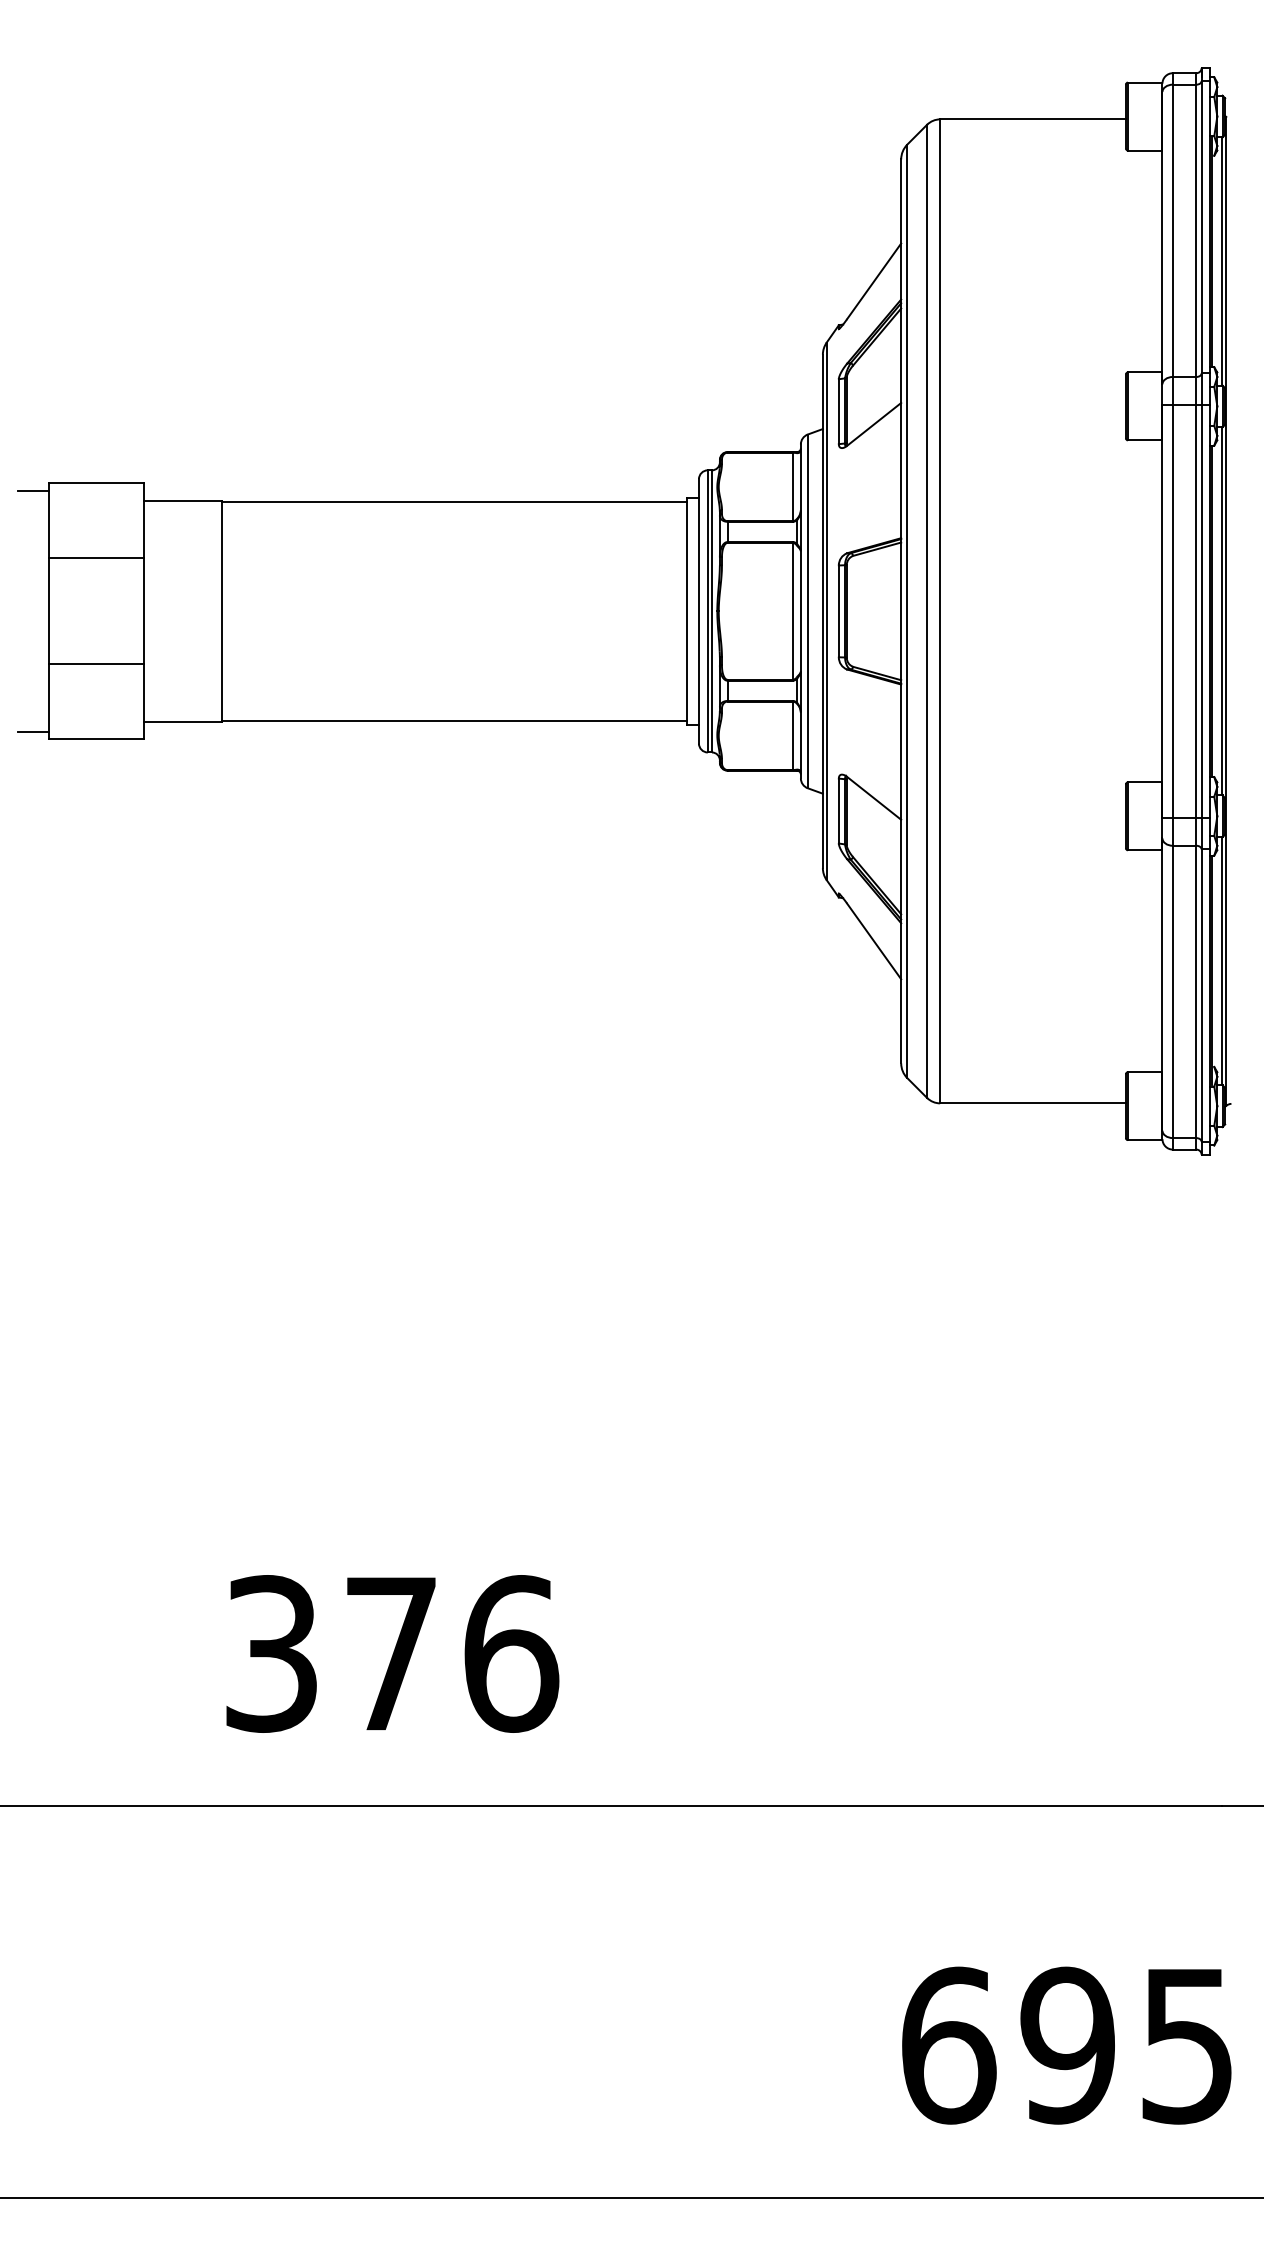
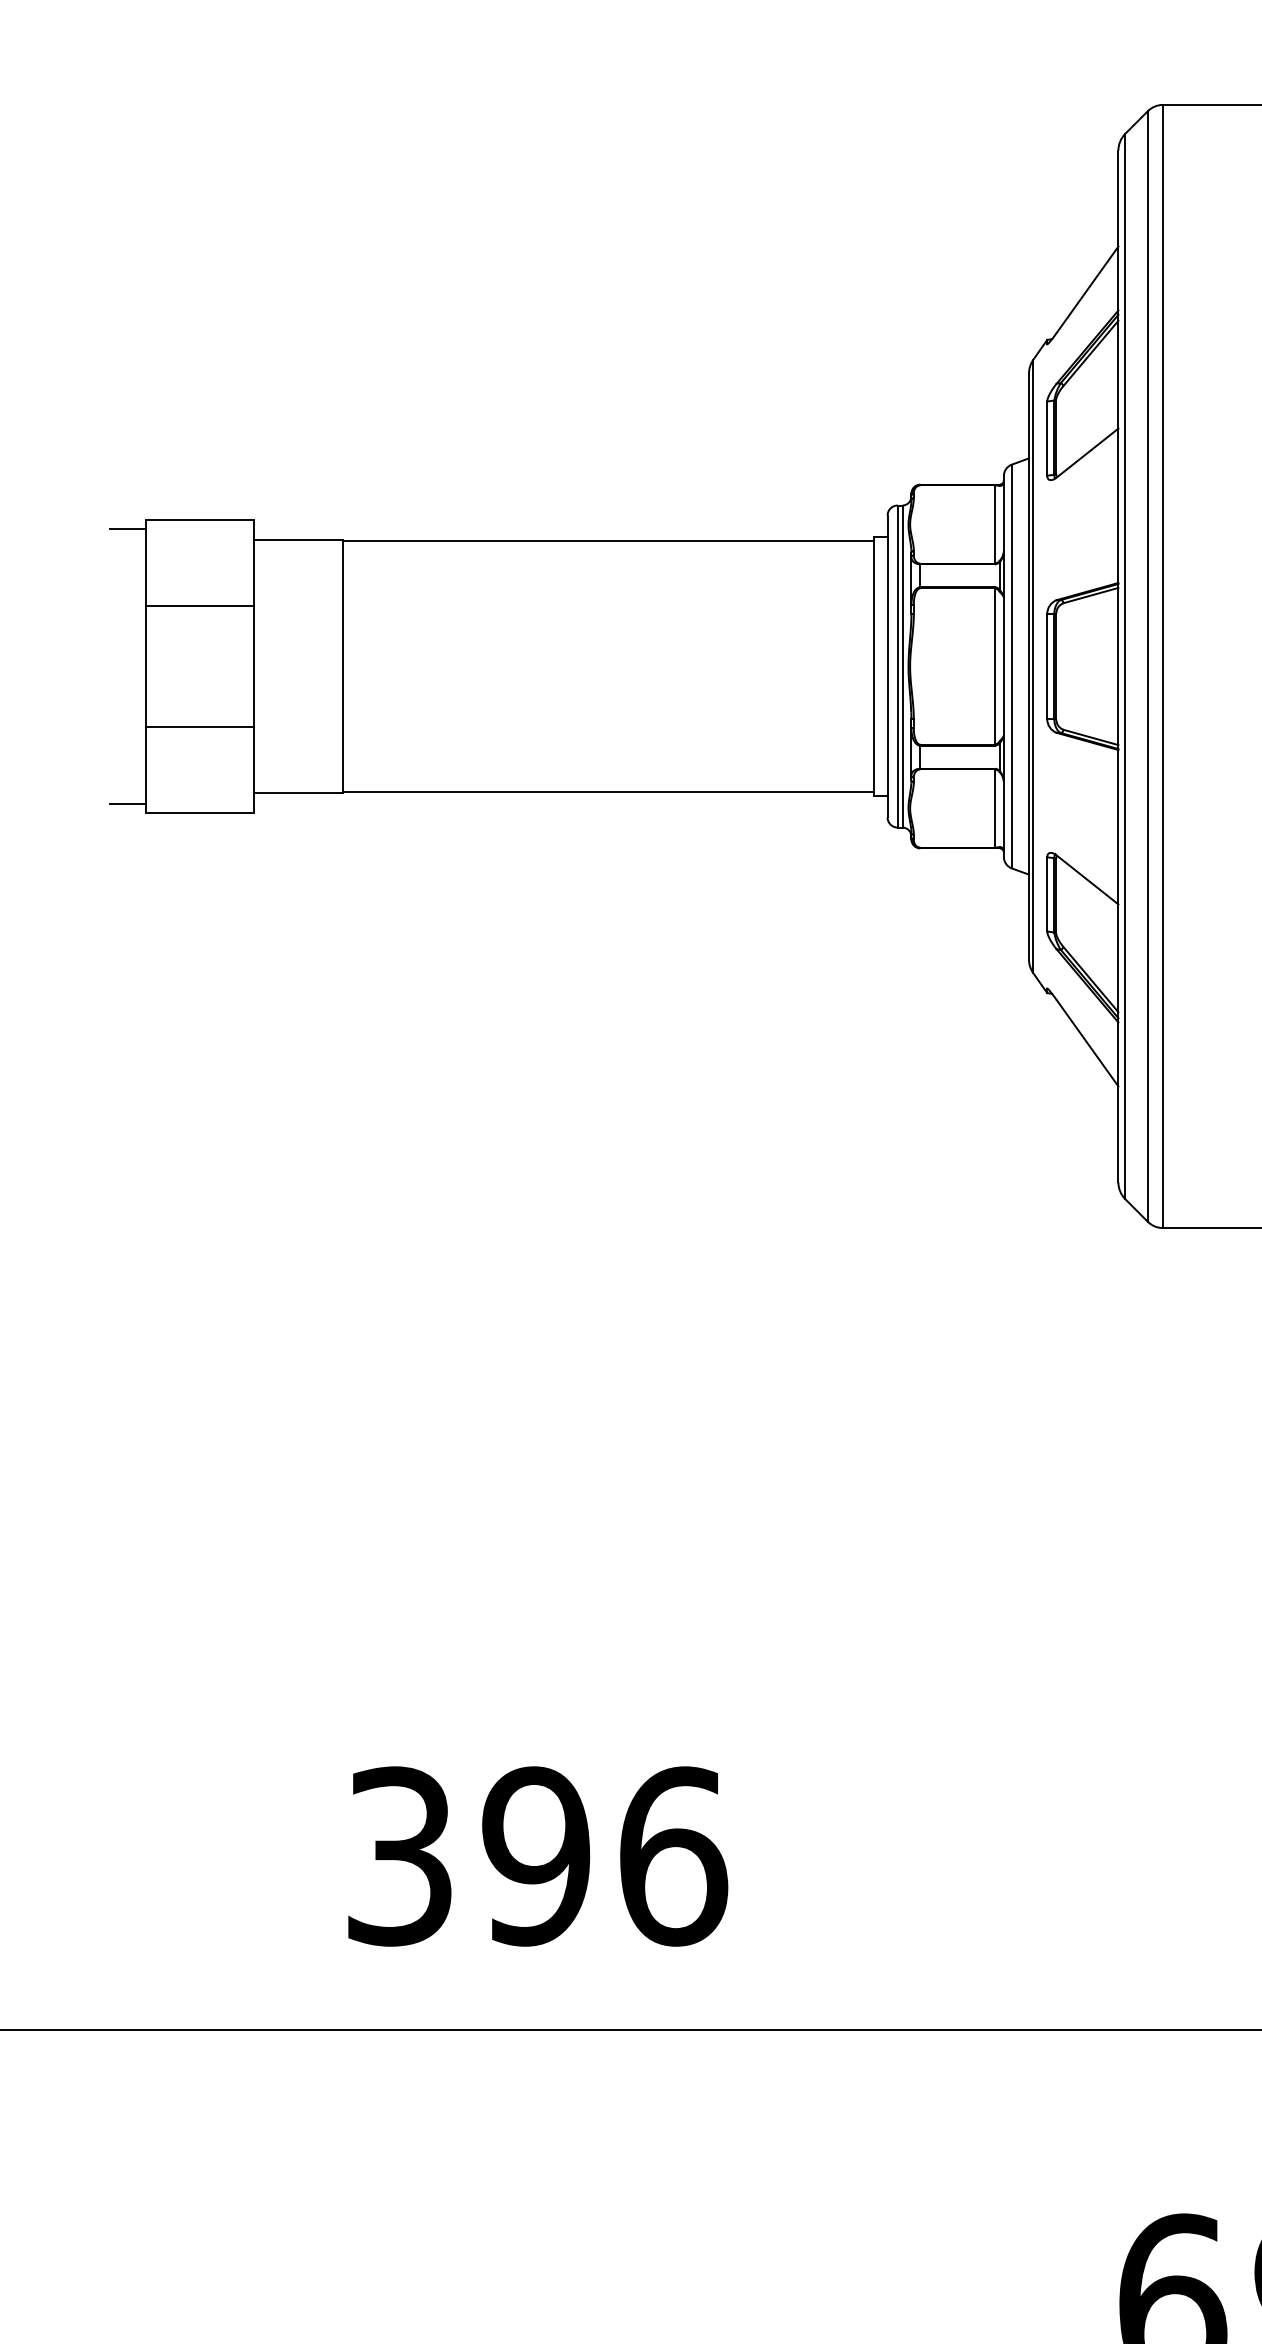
text: (390, 1653) -> (535, 1855), 376 -> 396

